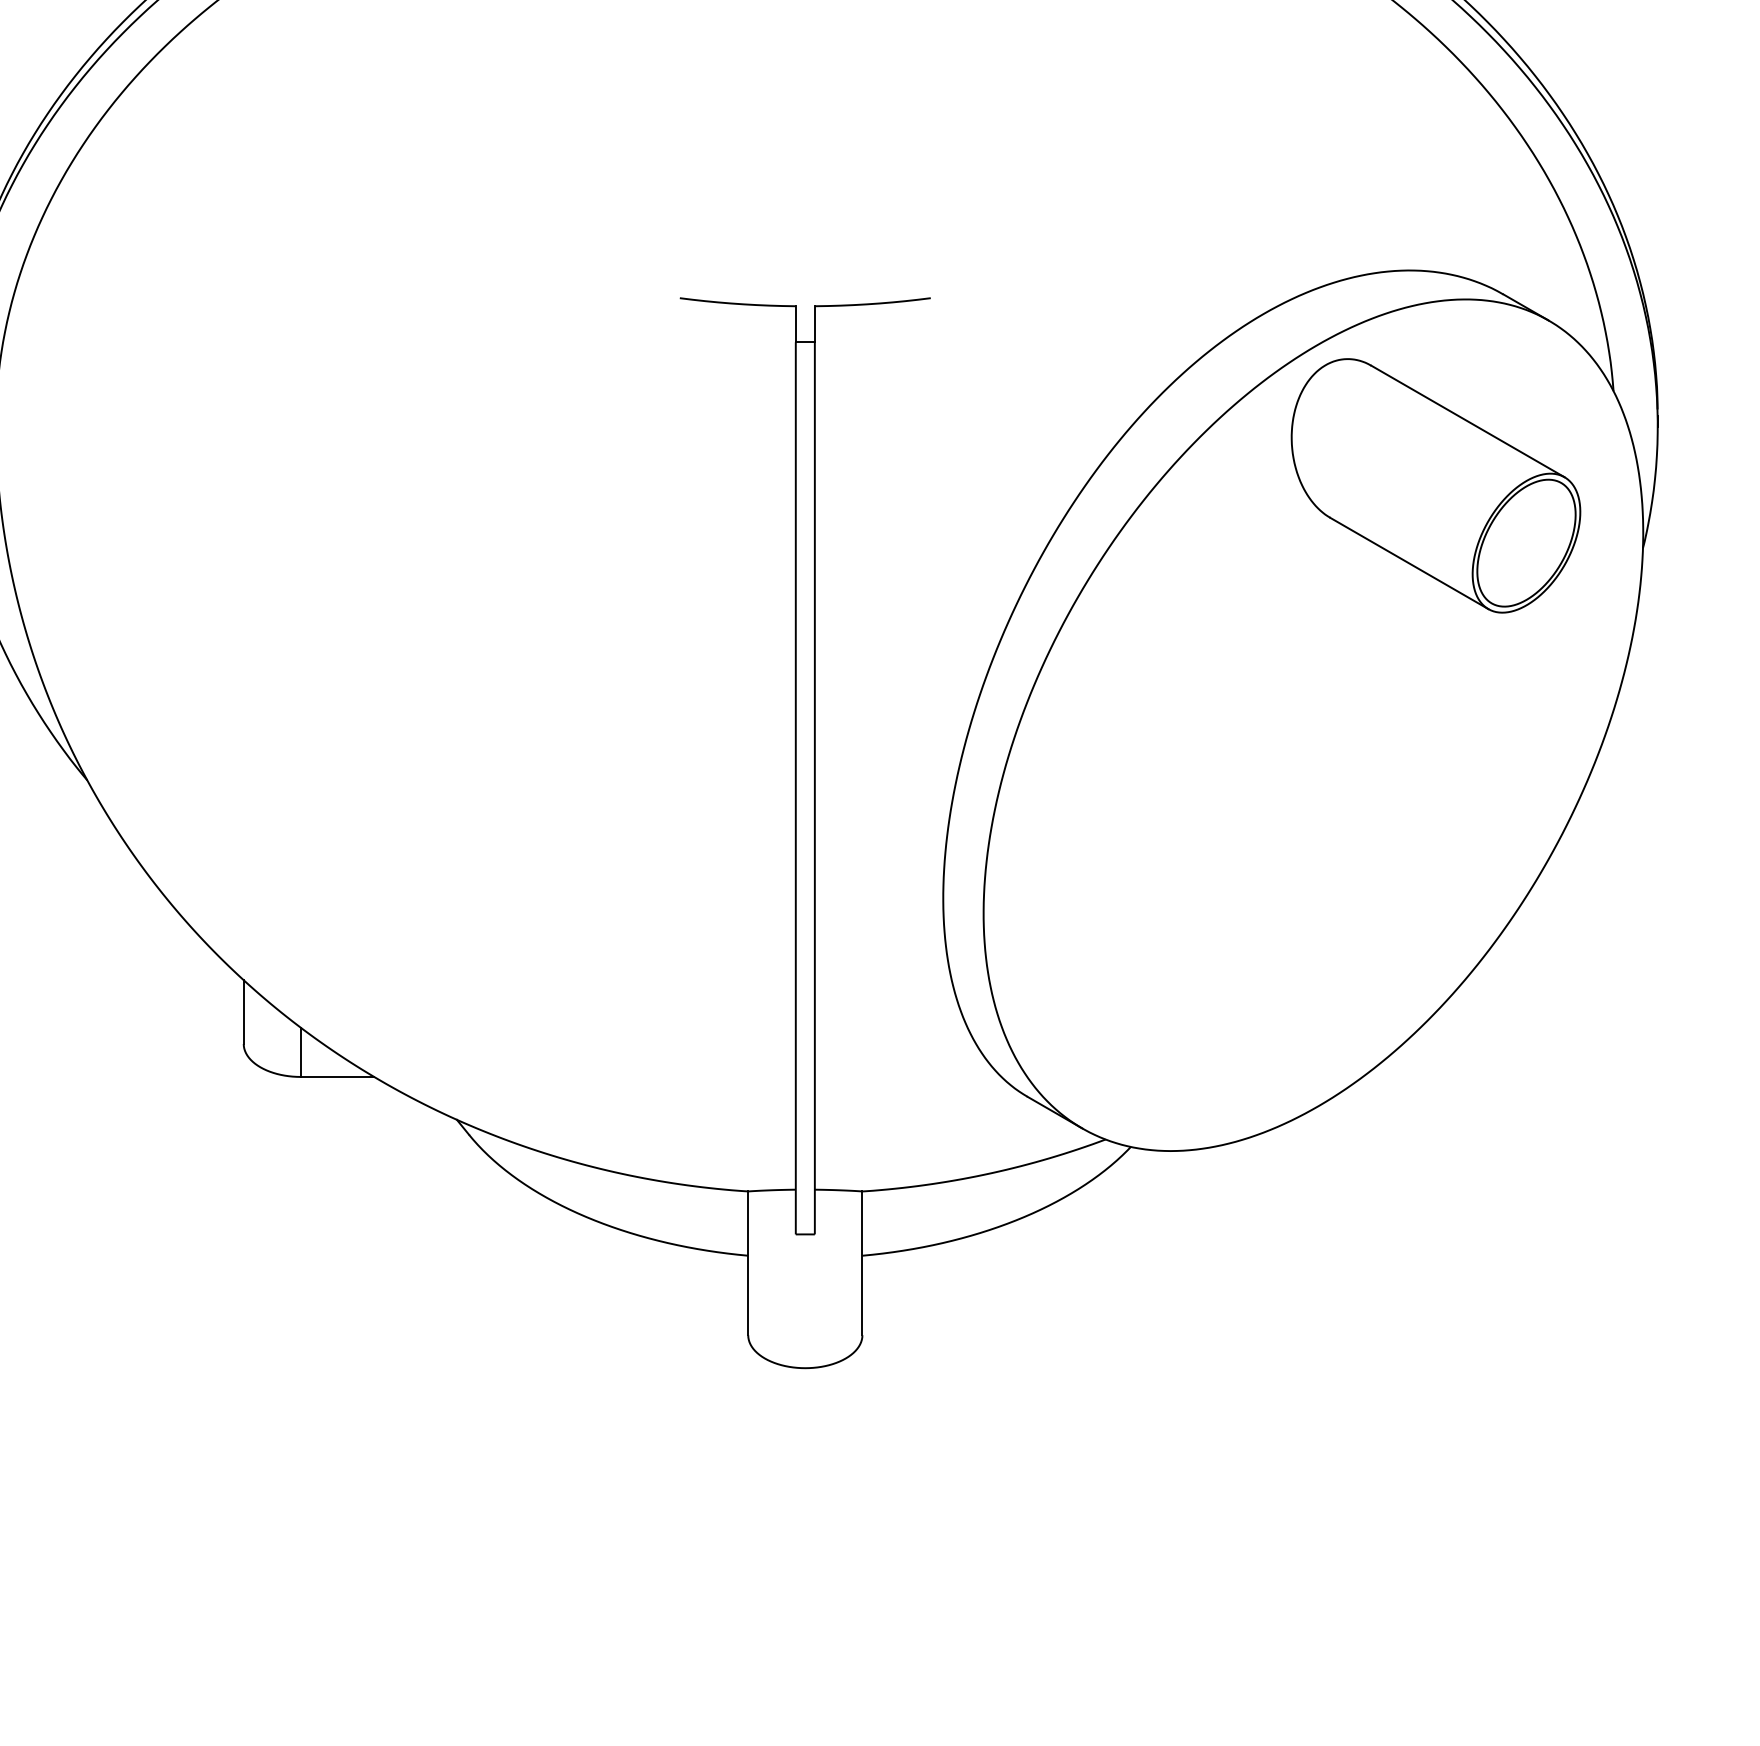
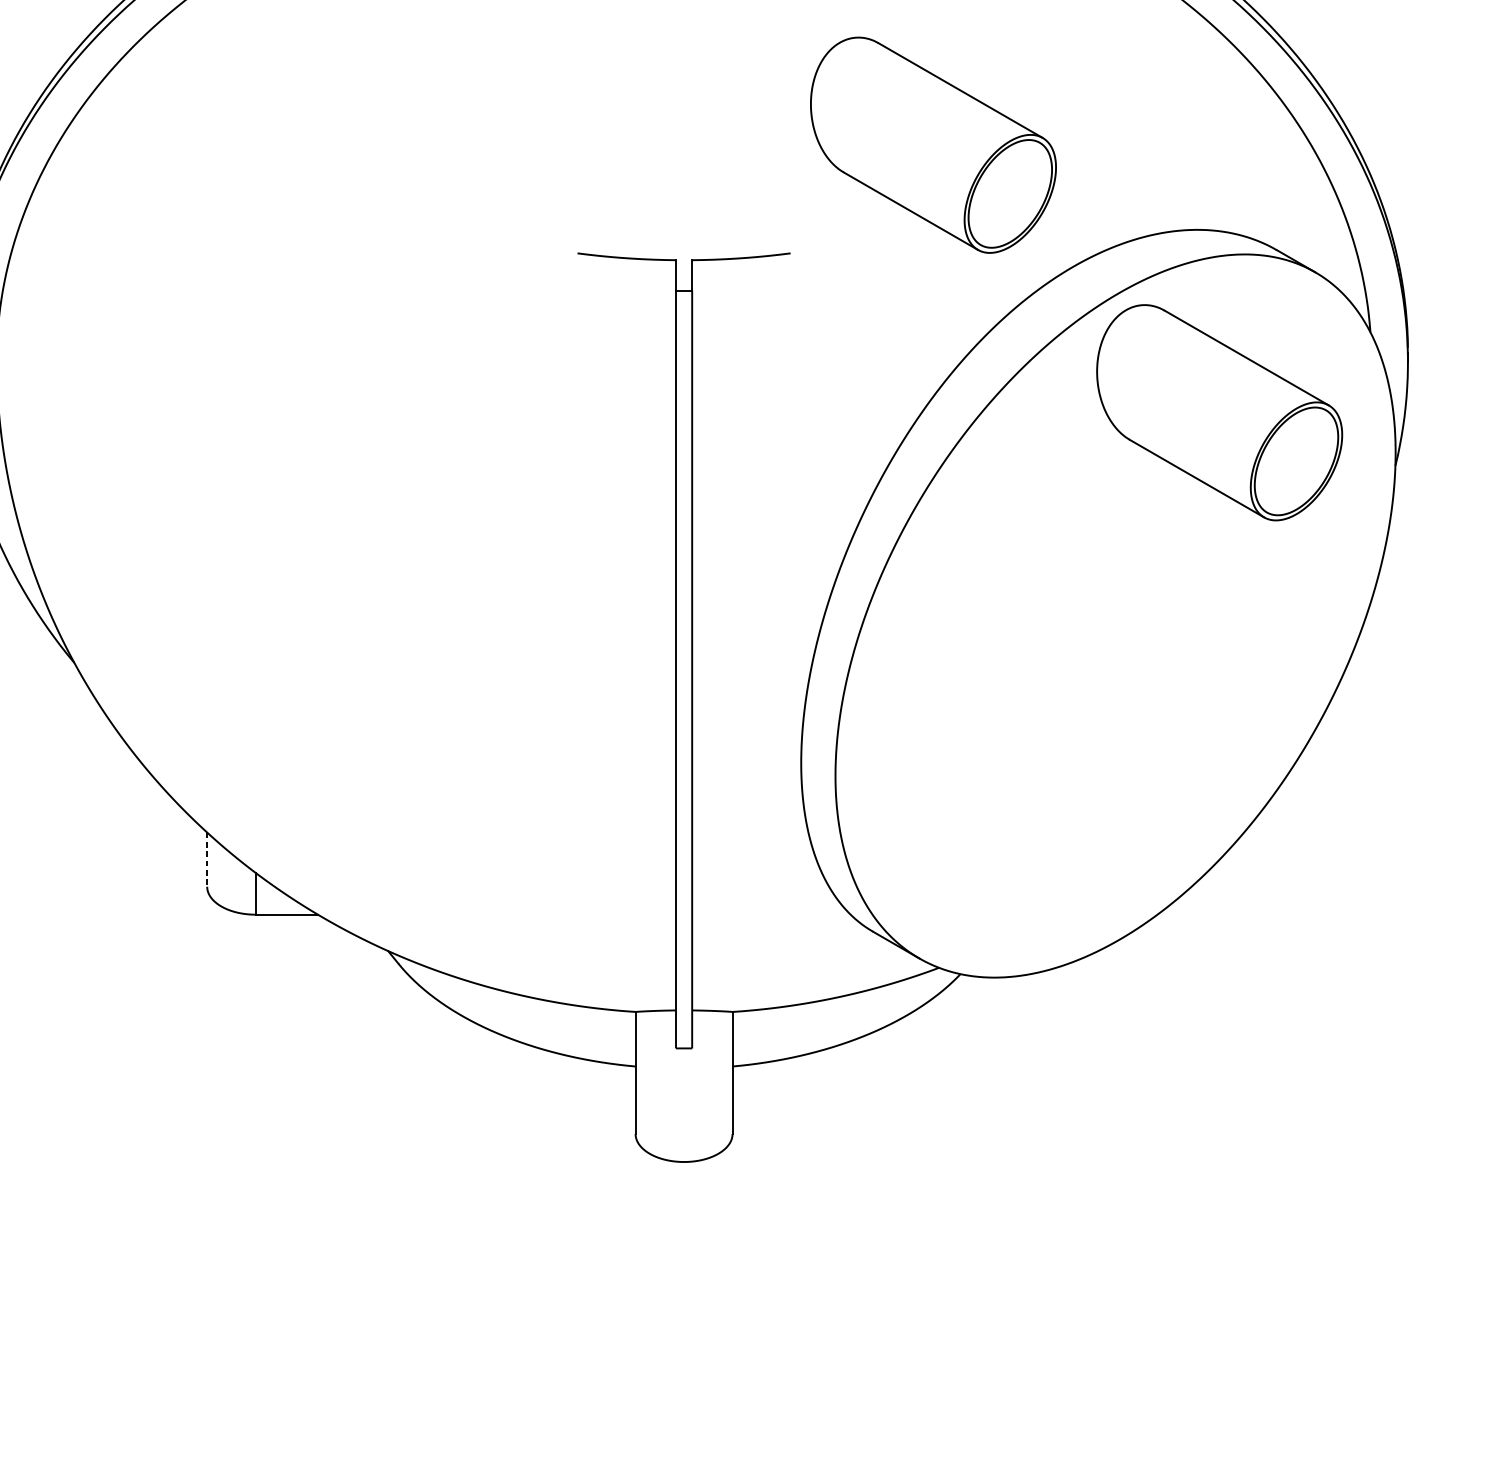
part: (1098, 170) -> (933, 144), added
line: (243, 1012) -> (206, 859), solid -> dashed

